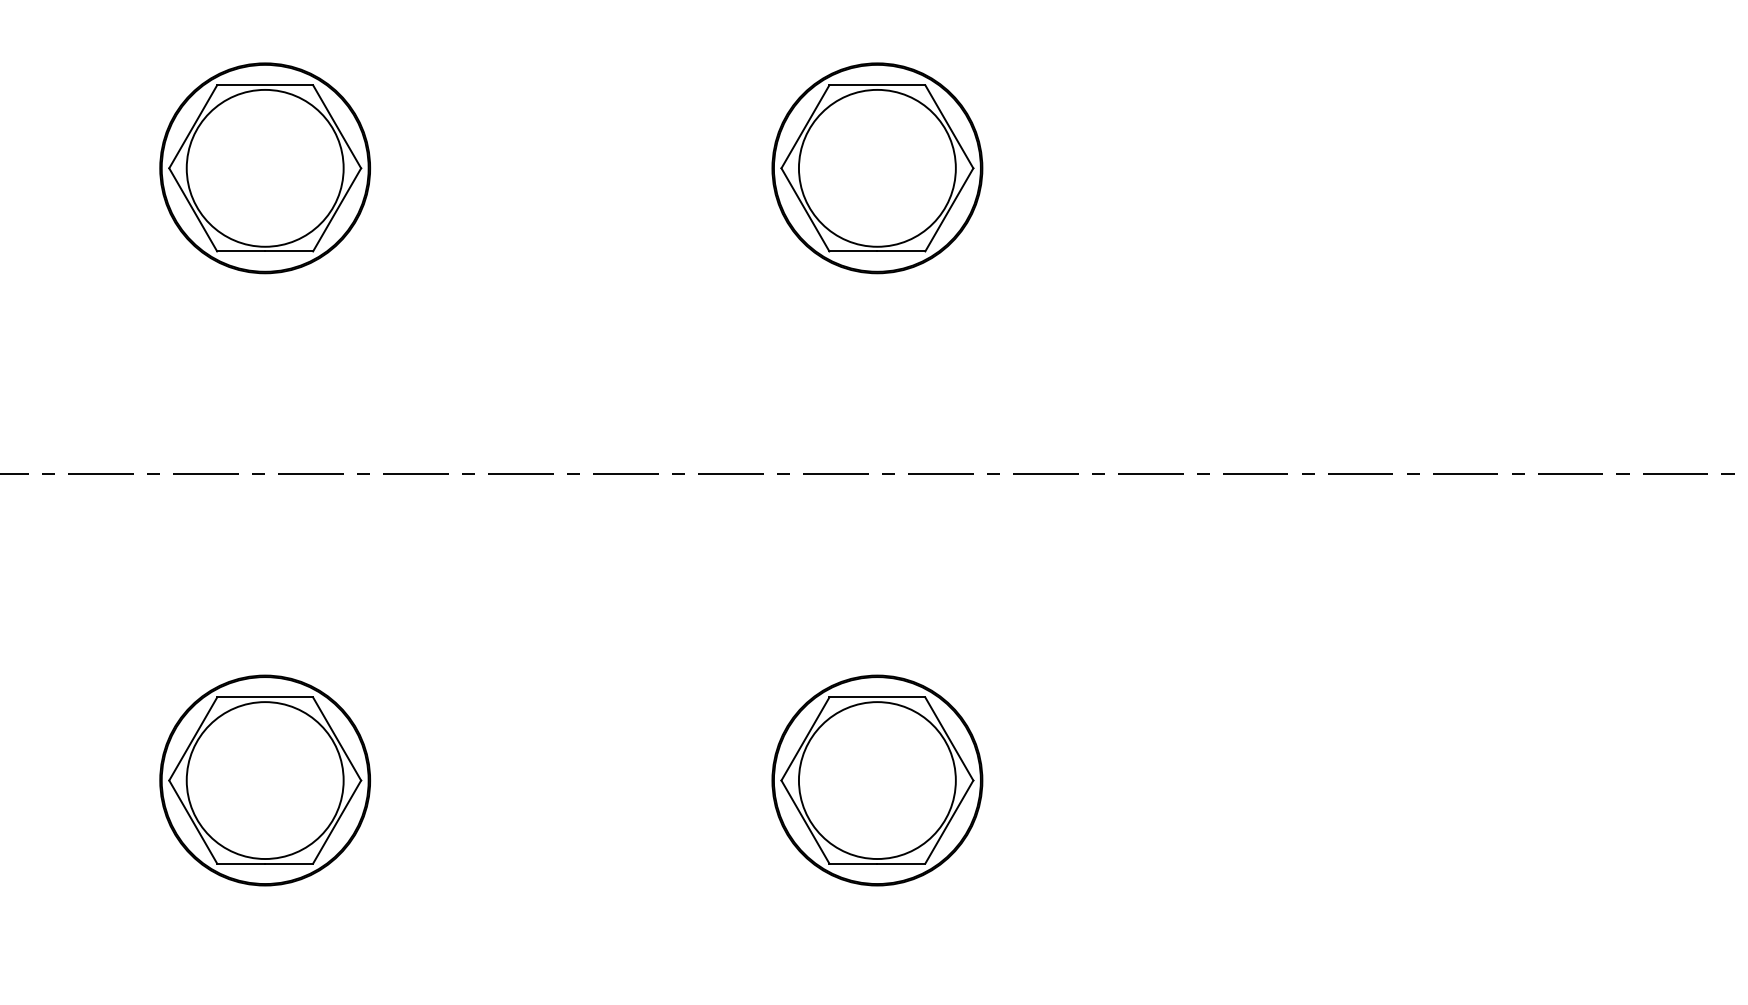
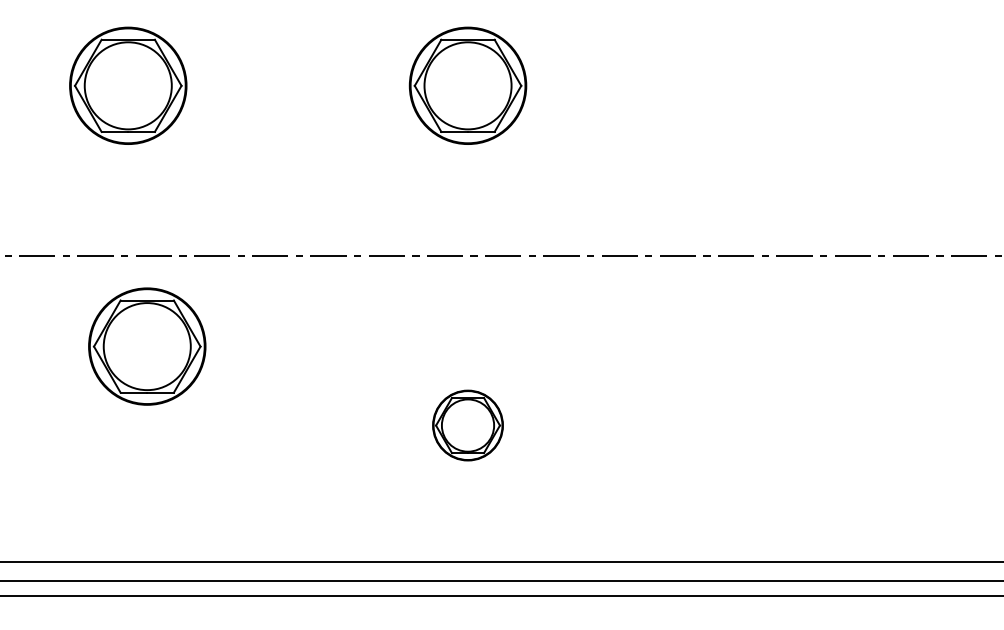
part: (265, 780) -> (147, 346), moved
part: (876, 780) -> (467, 425), size x0.6

